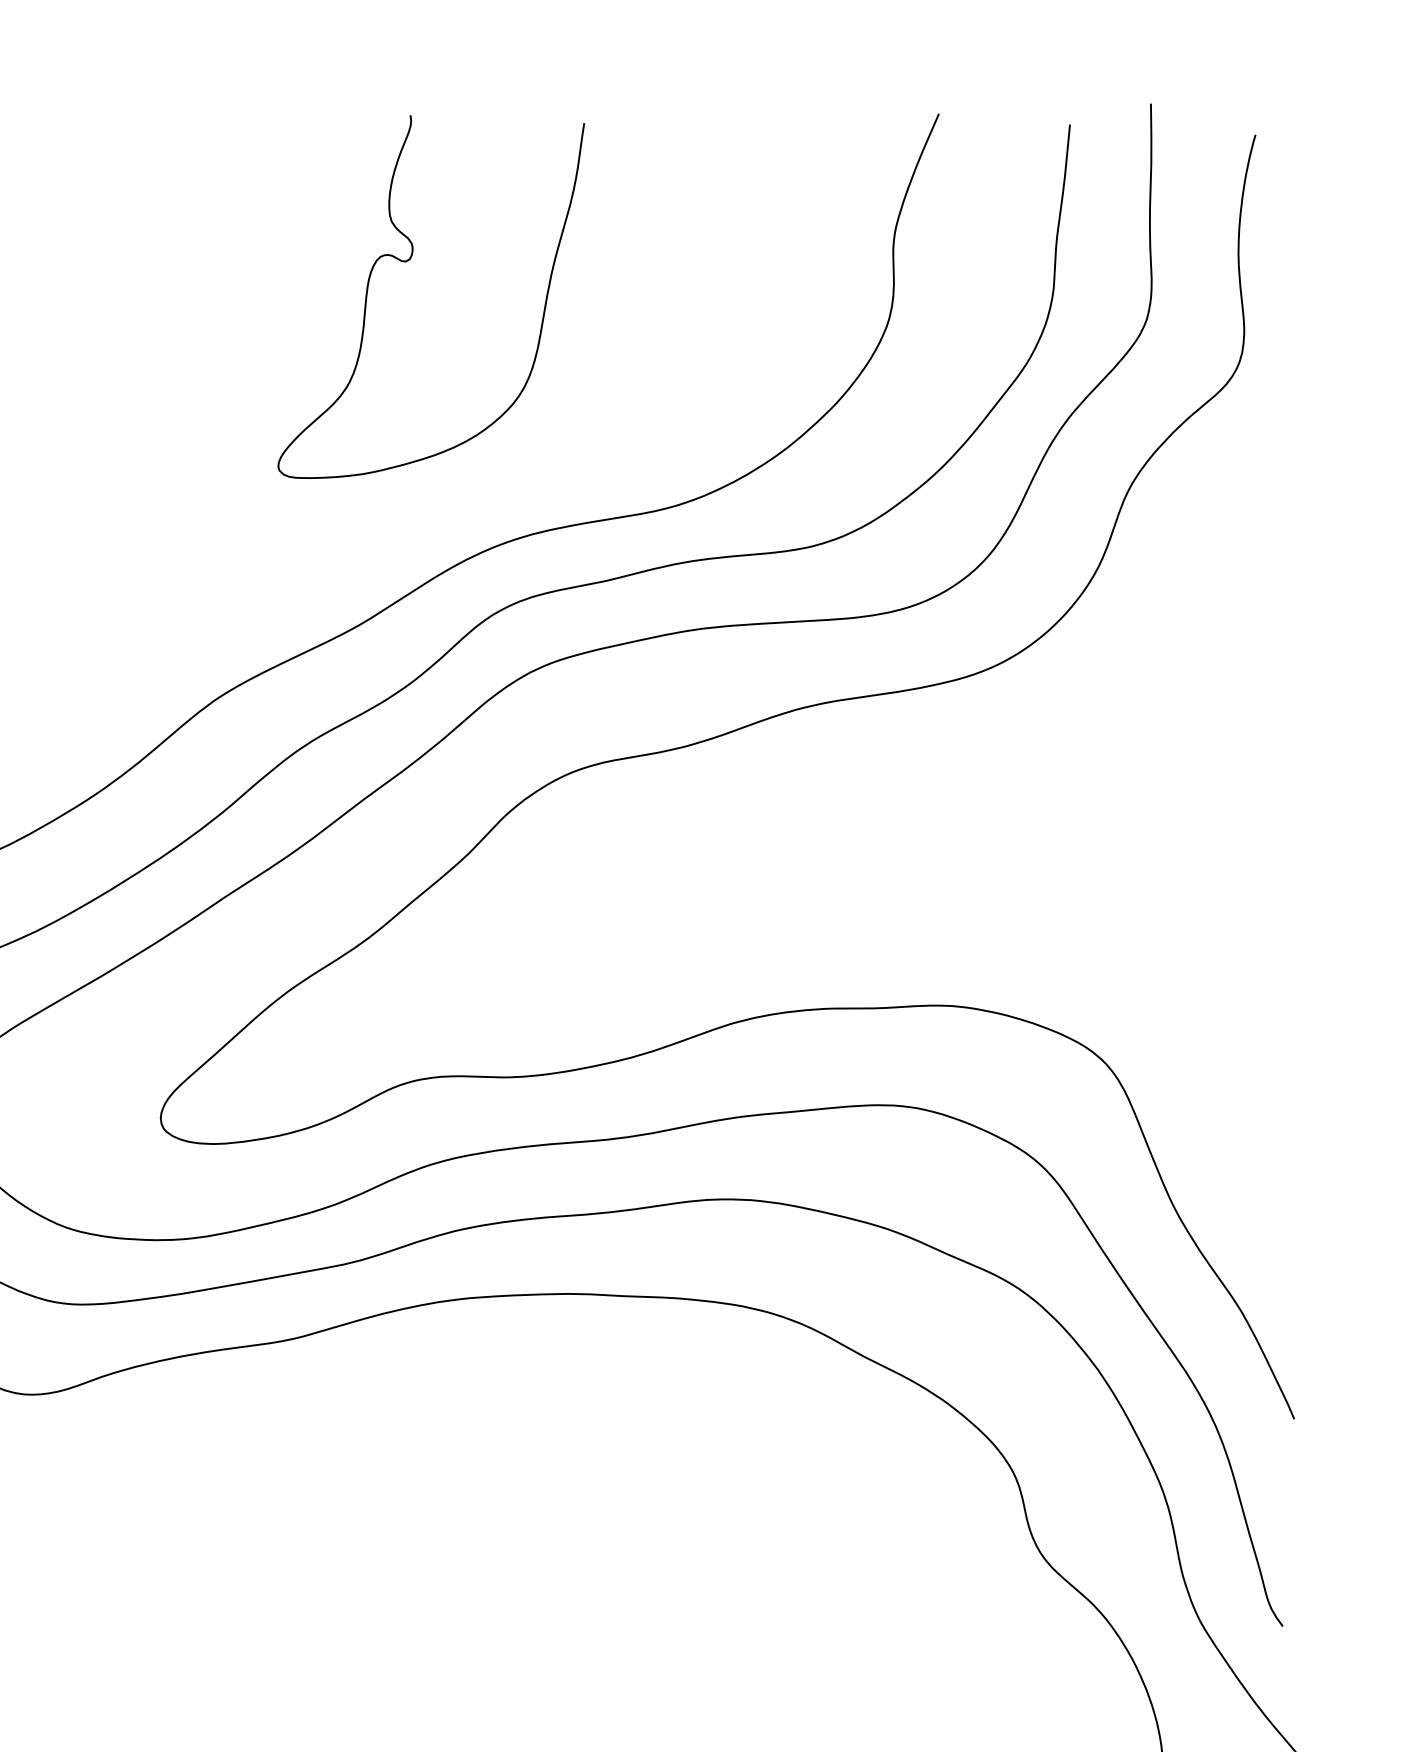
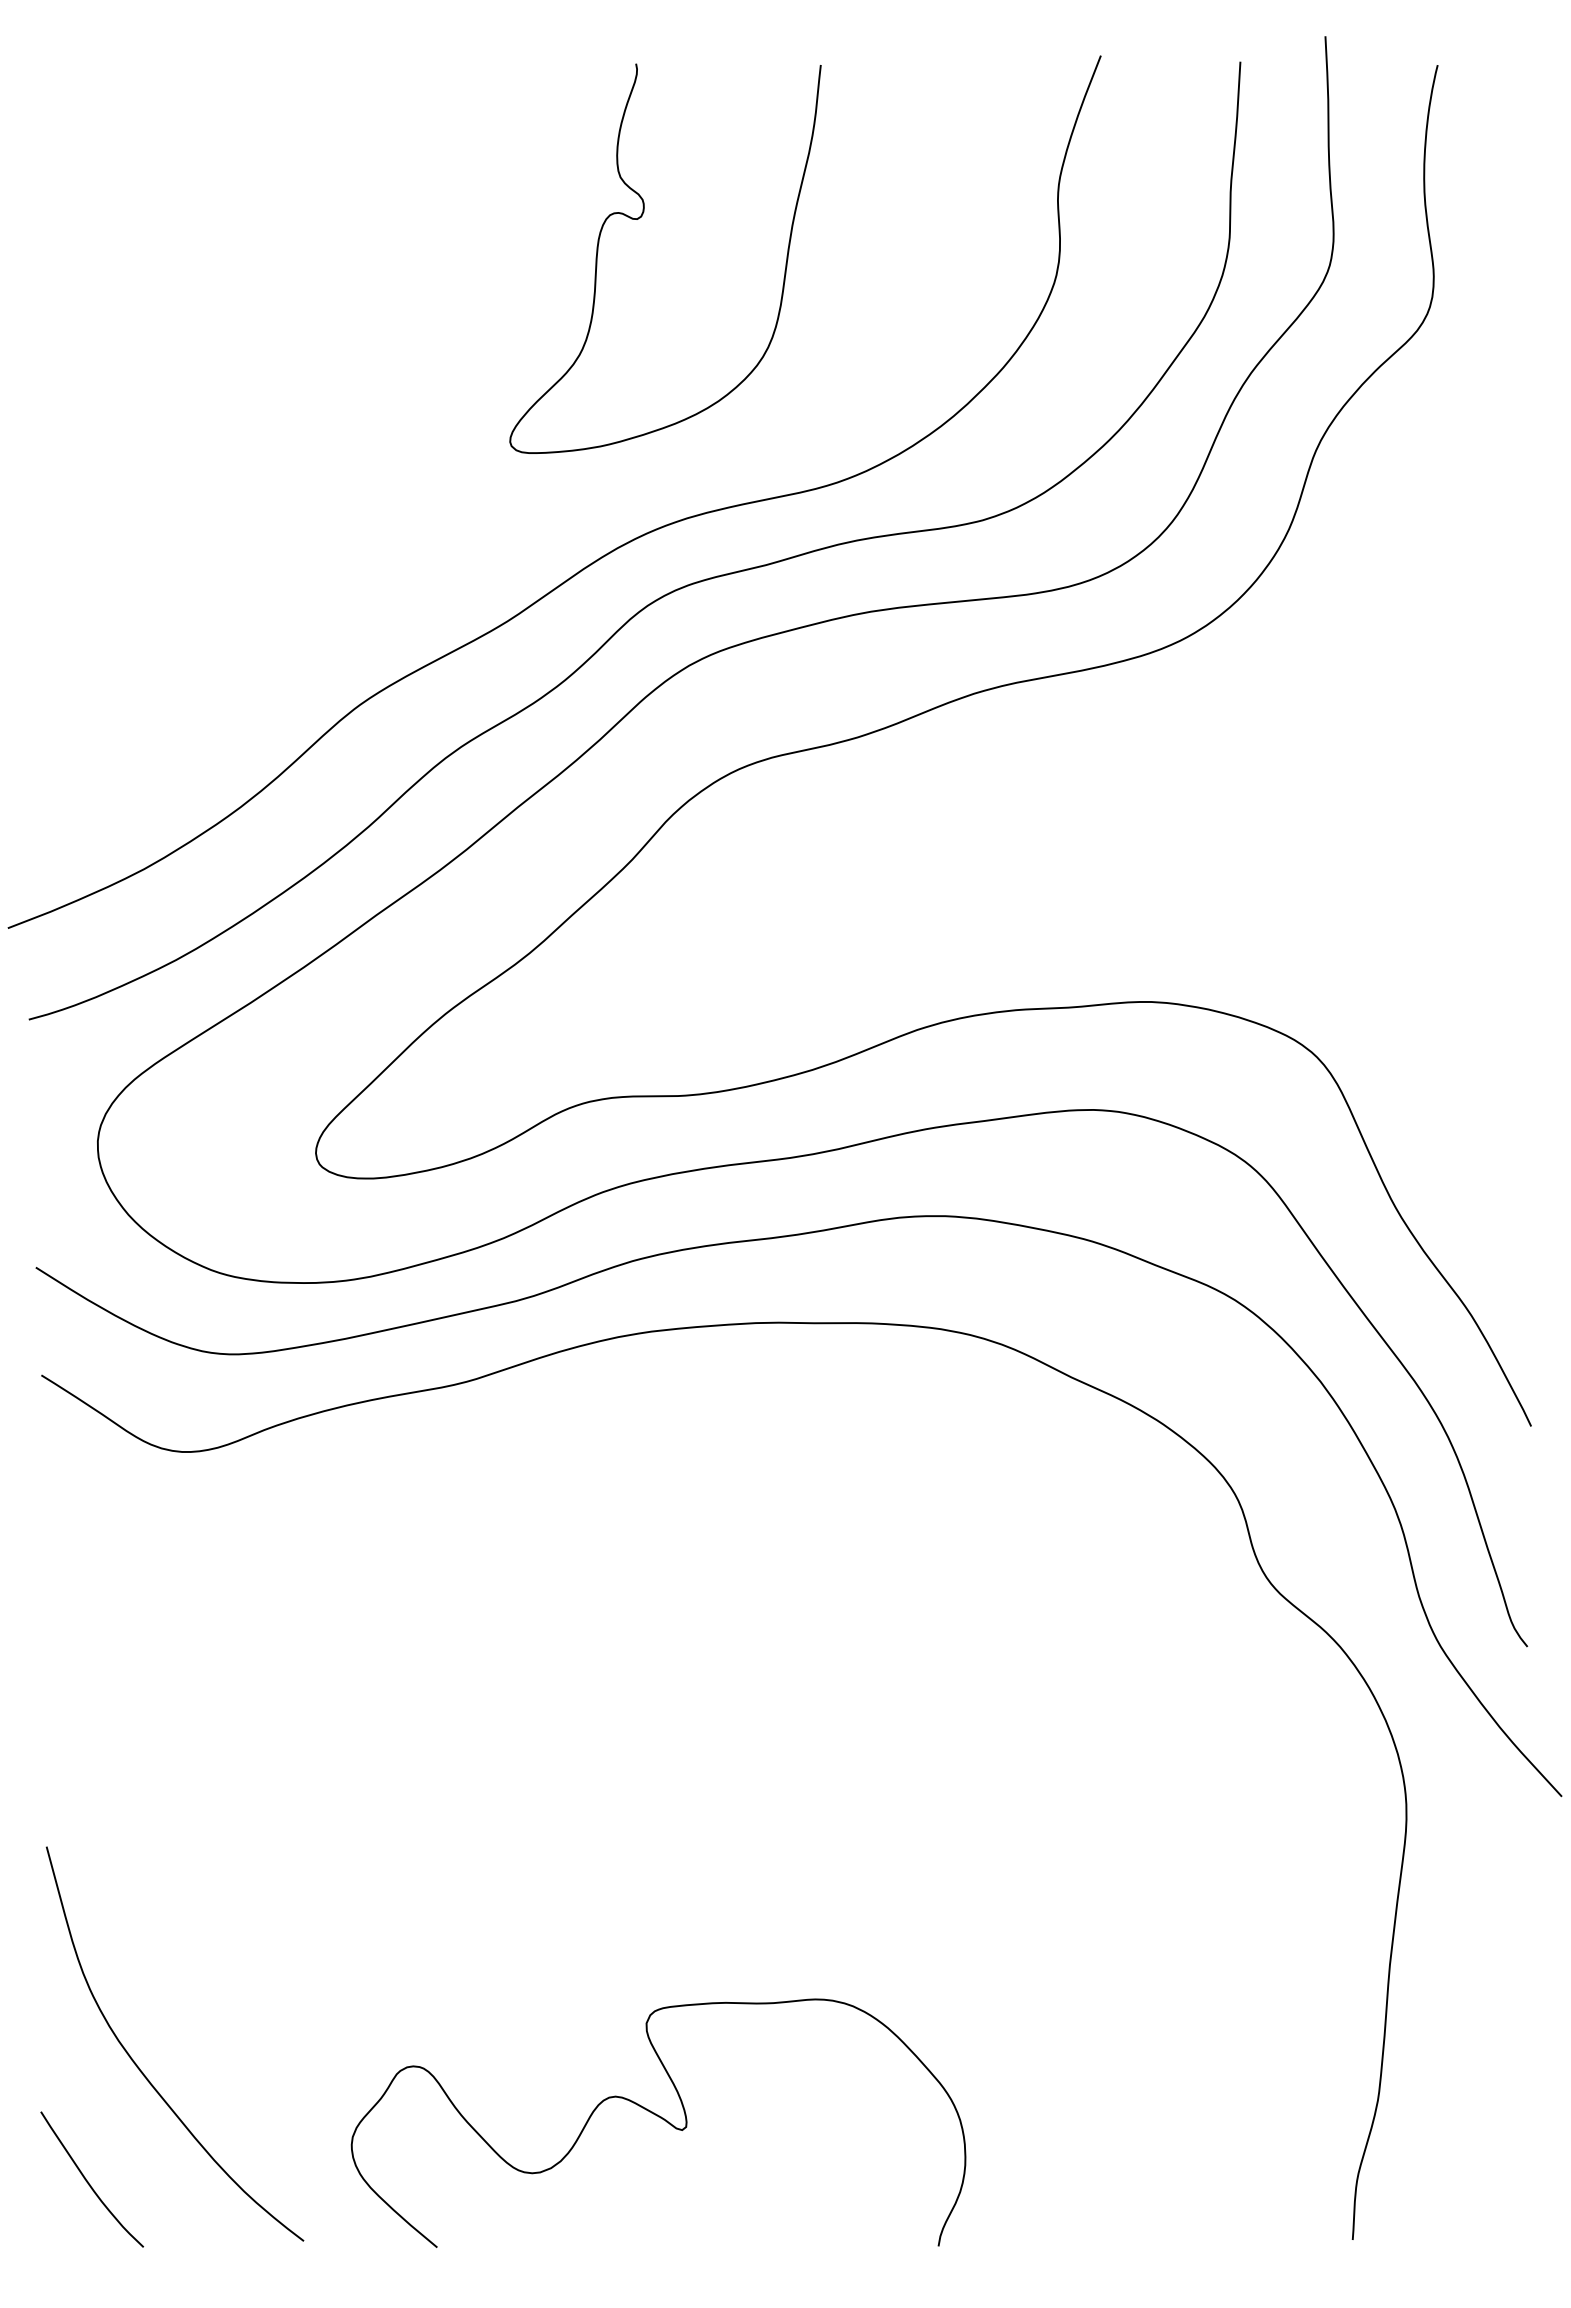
curve: (409, 261) -> (640, 218), moved

